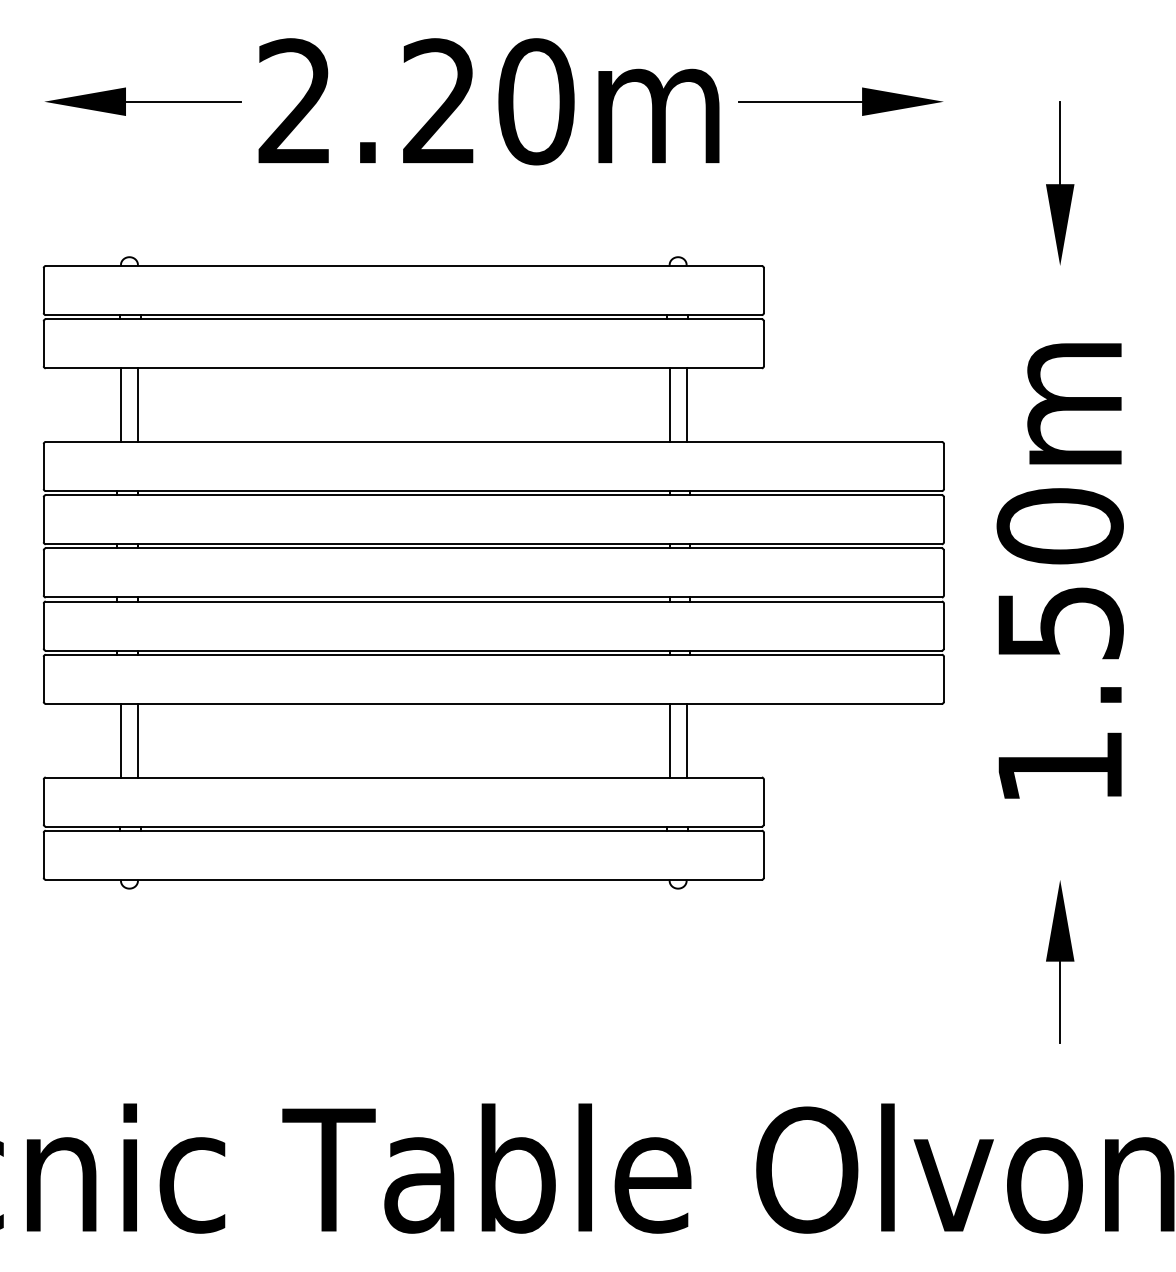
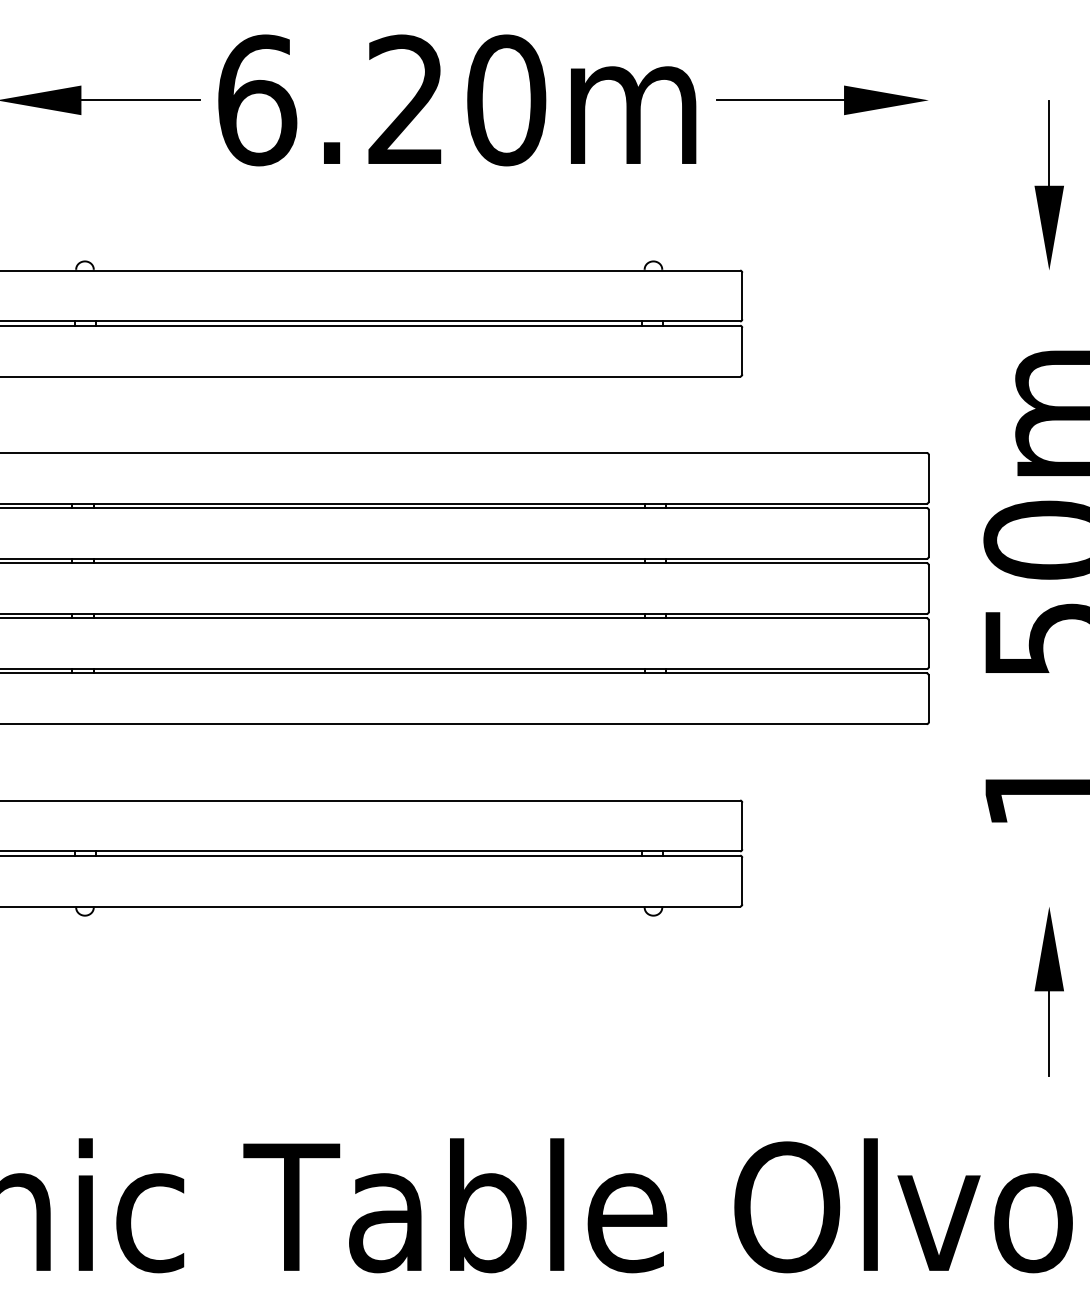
text: (296, 101) -> (258, 100), 2.20m -> 6.20m
line: (120, 404) -> (75, 414), removed
line: (137, 404) -> (93, 414), removed
line: (669, 404) -> (644, 414), removed
line: (686, 404) -> (662, 414), removed
line: (120, 740) -> (75, 762), removed
line: (137, 740) -> (93, 762), removed
line: (669, 740) -> (644, 762), removed
line: (686, 740) -> (662, 762), removed

